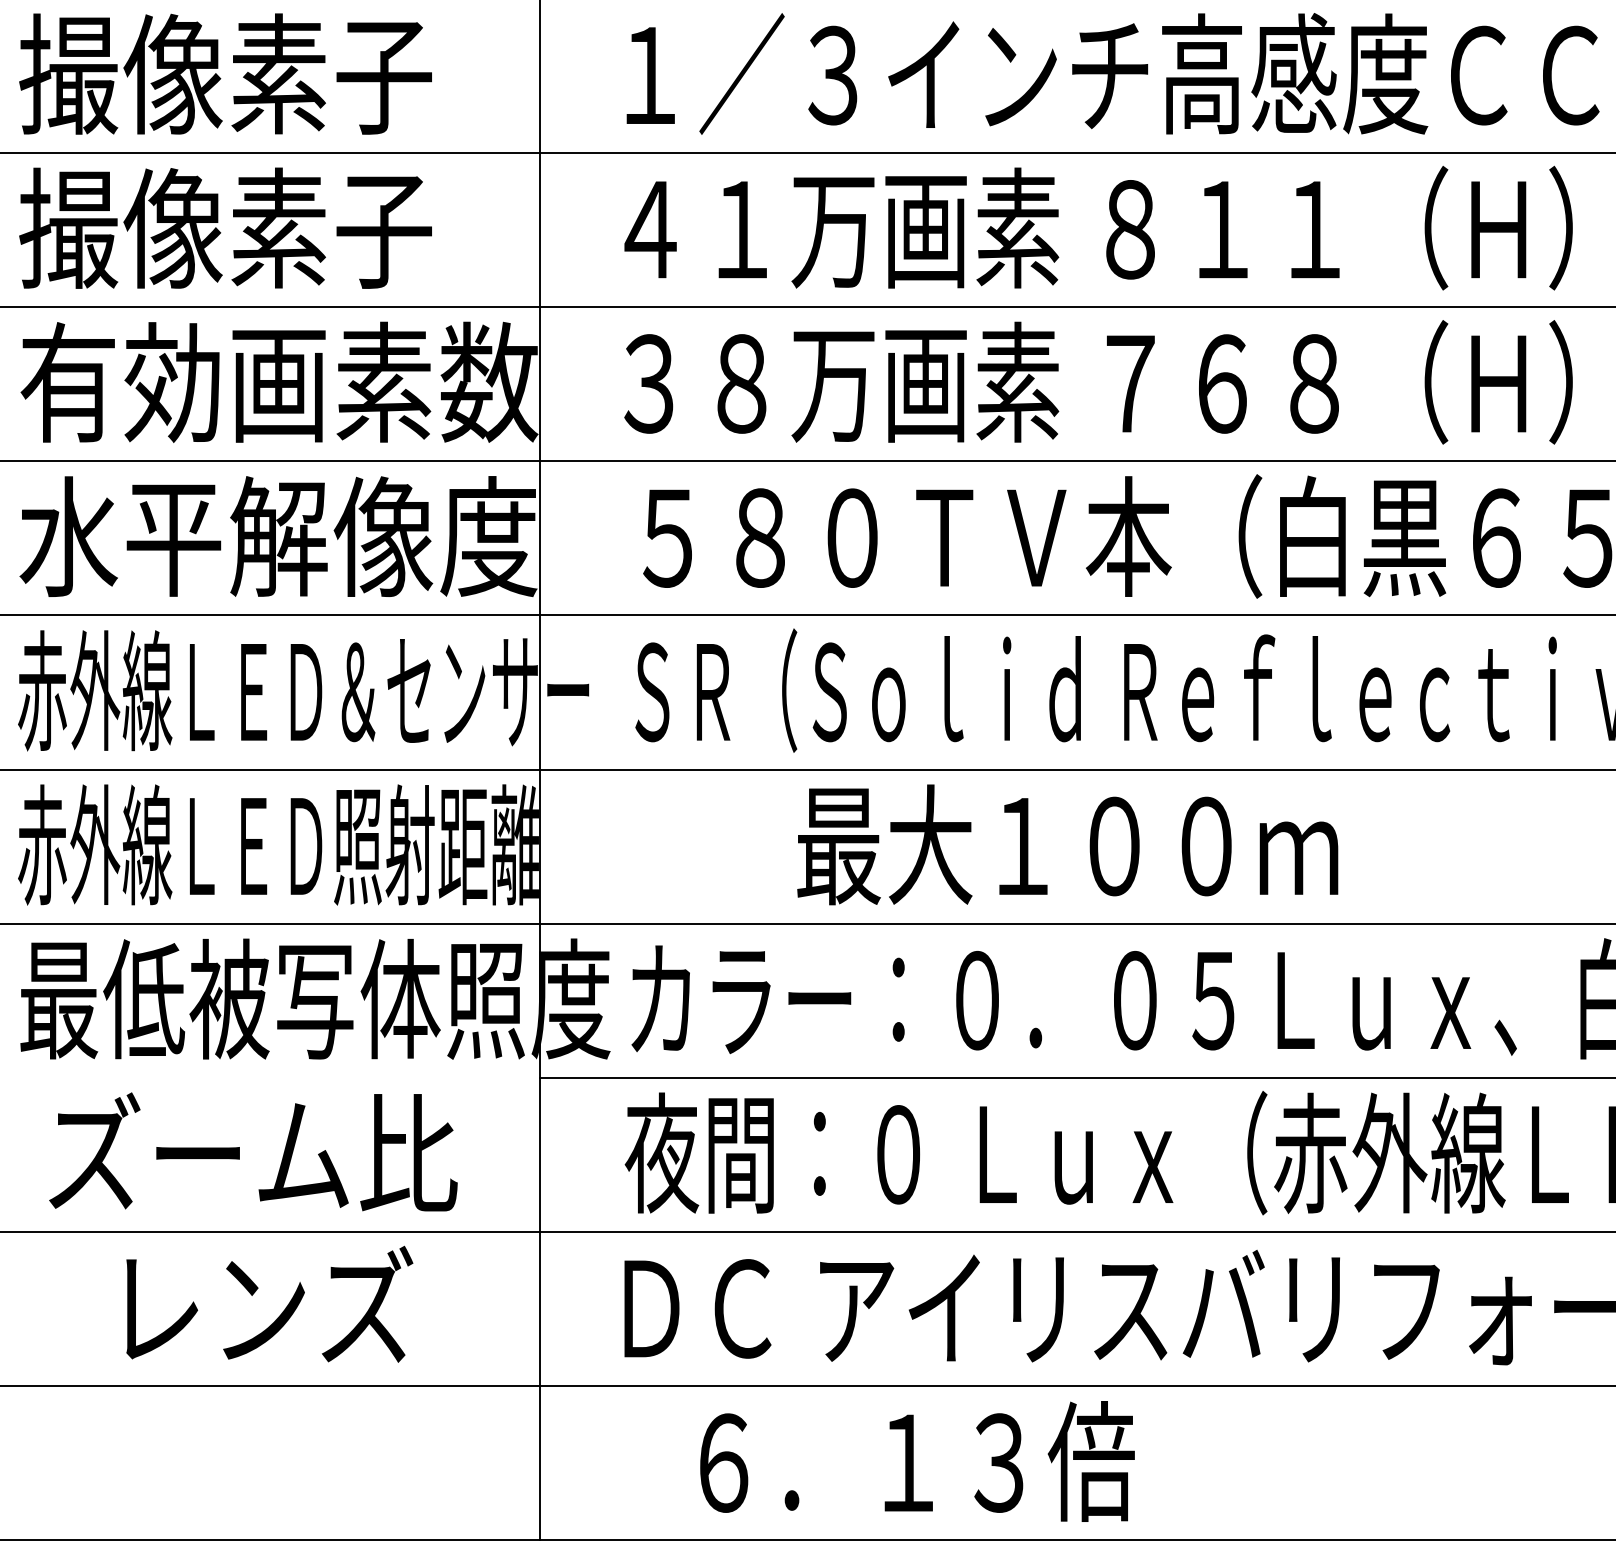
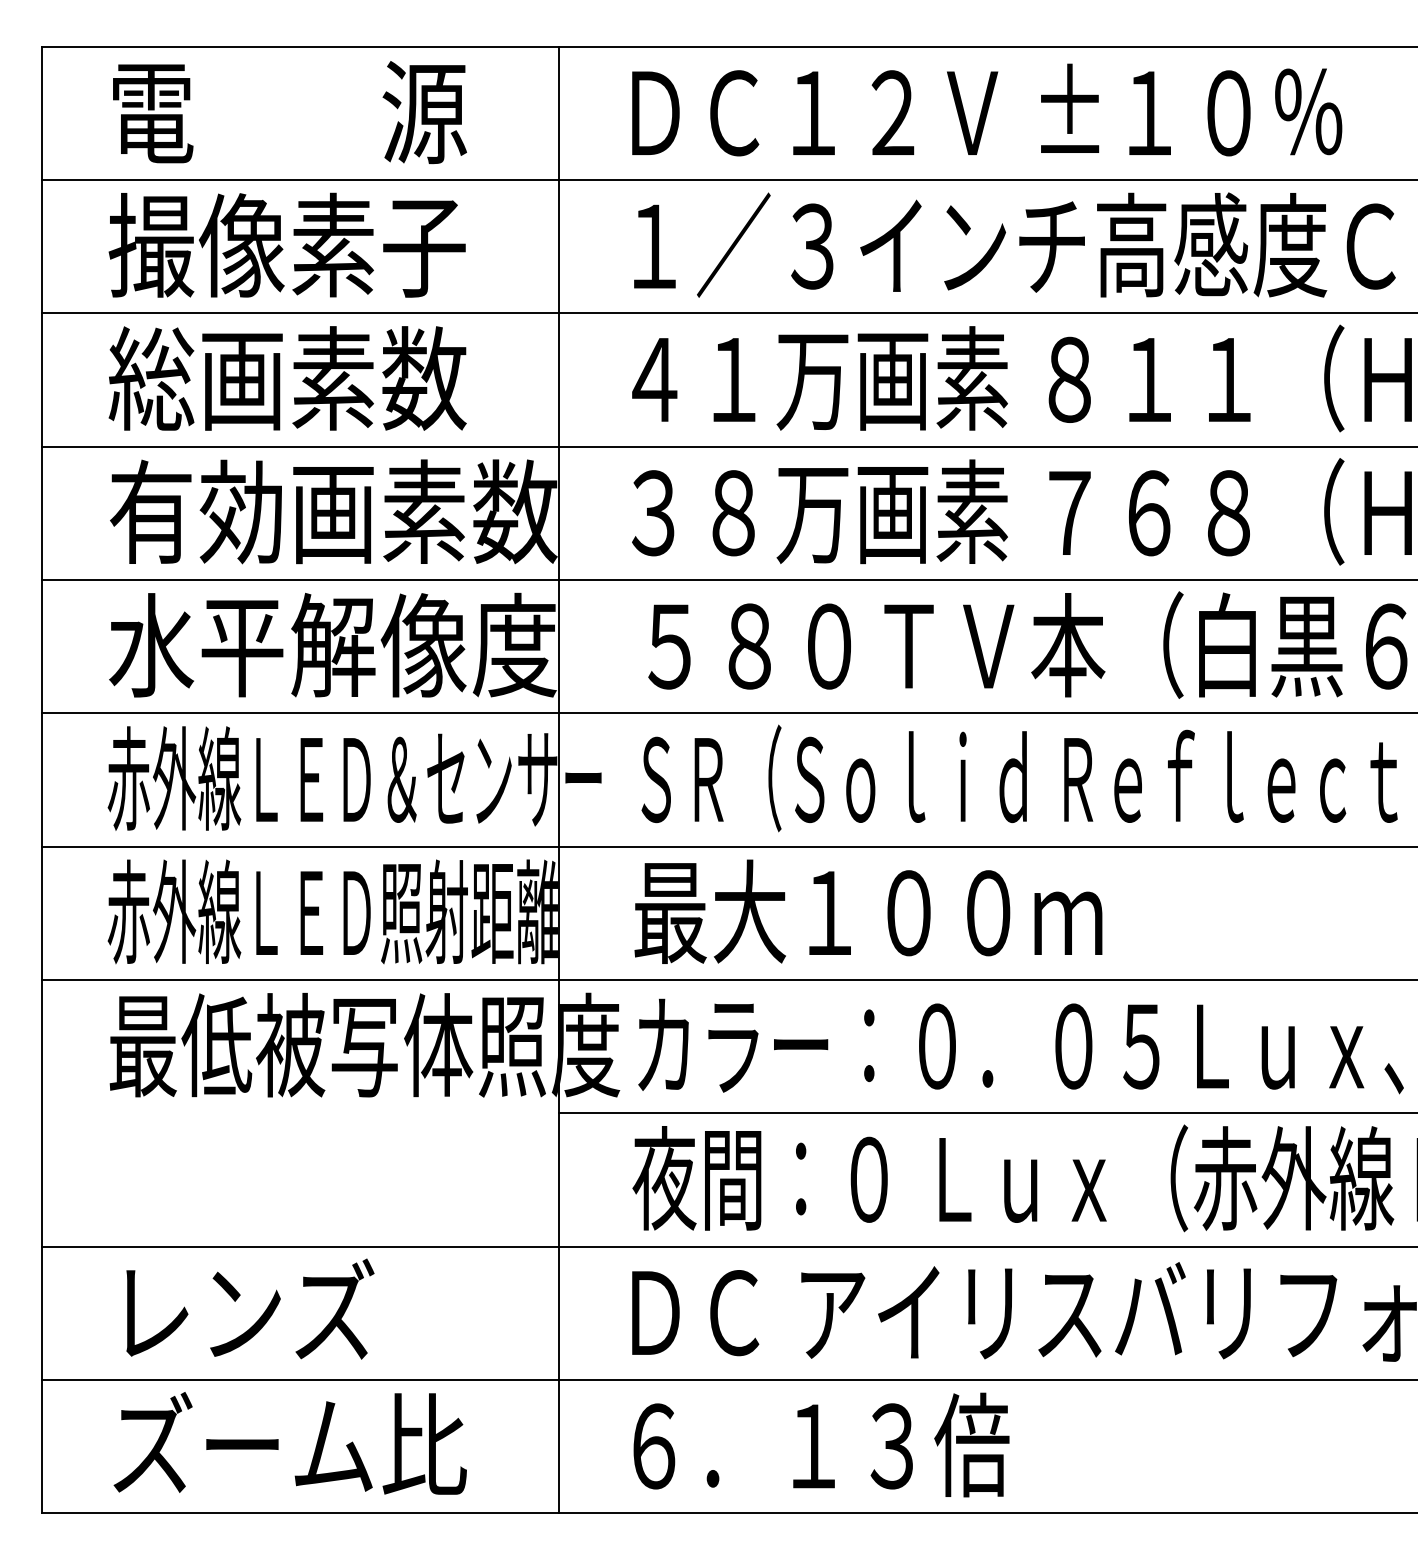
text: (225, 228) -> (287, 378), 撮像素子 -> 総画素数
text: (1067, 844) -> (868, 911), moved
text: (252, 1152) -> (289, 1443), moved
text: (269, 1303) -> (250, 1308), moved
text: (917, 1460) -> (821, 1444), moved

